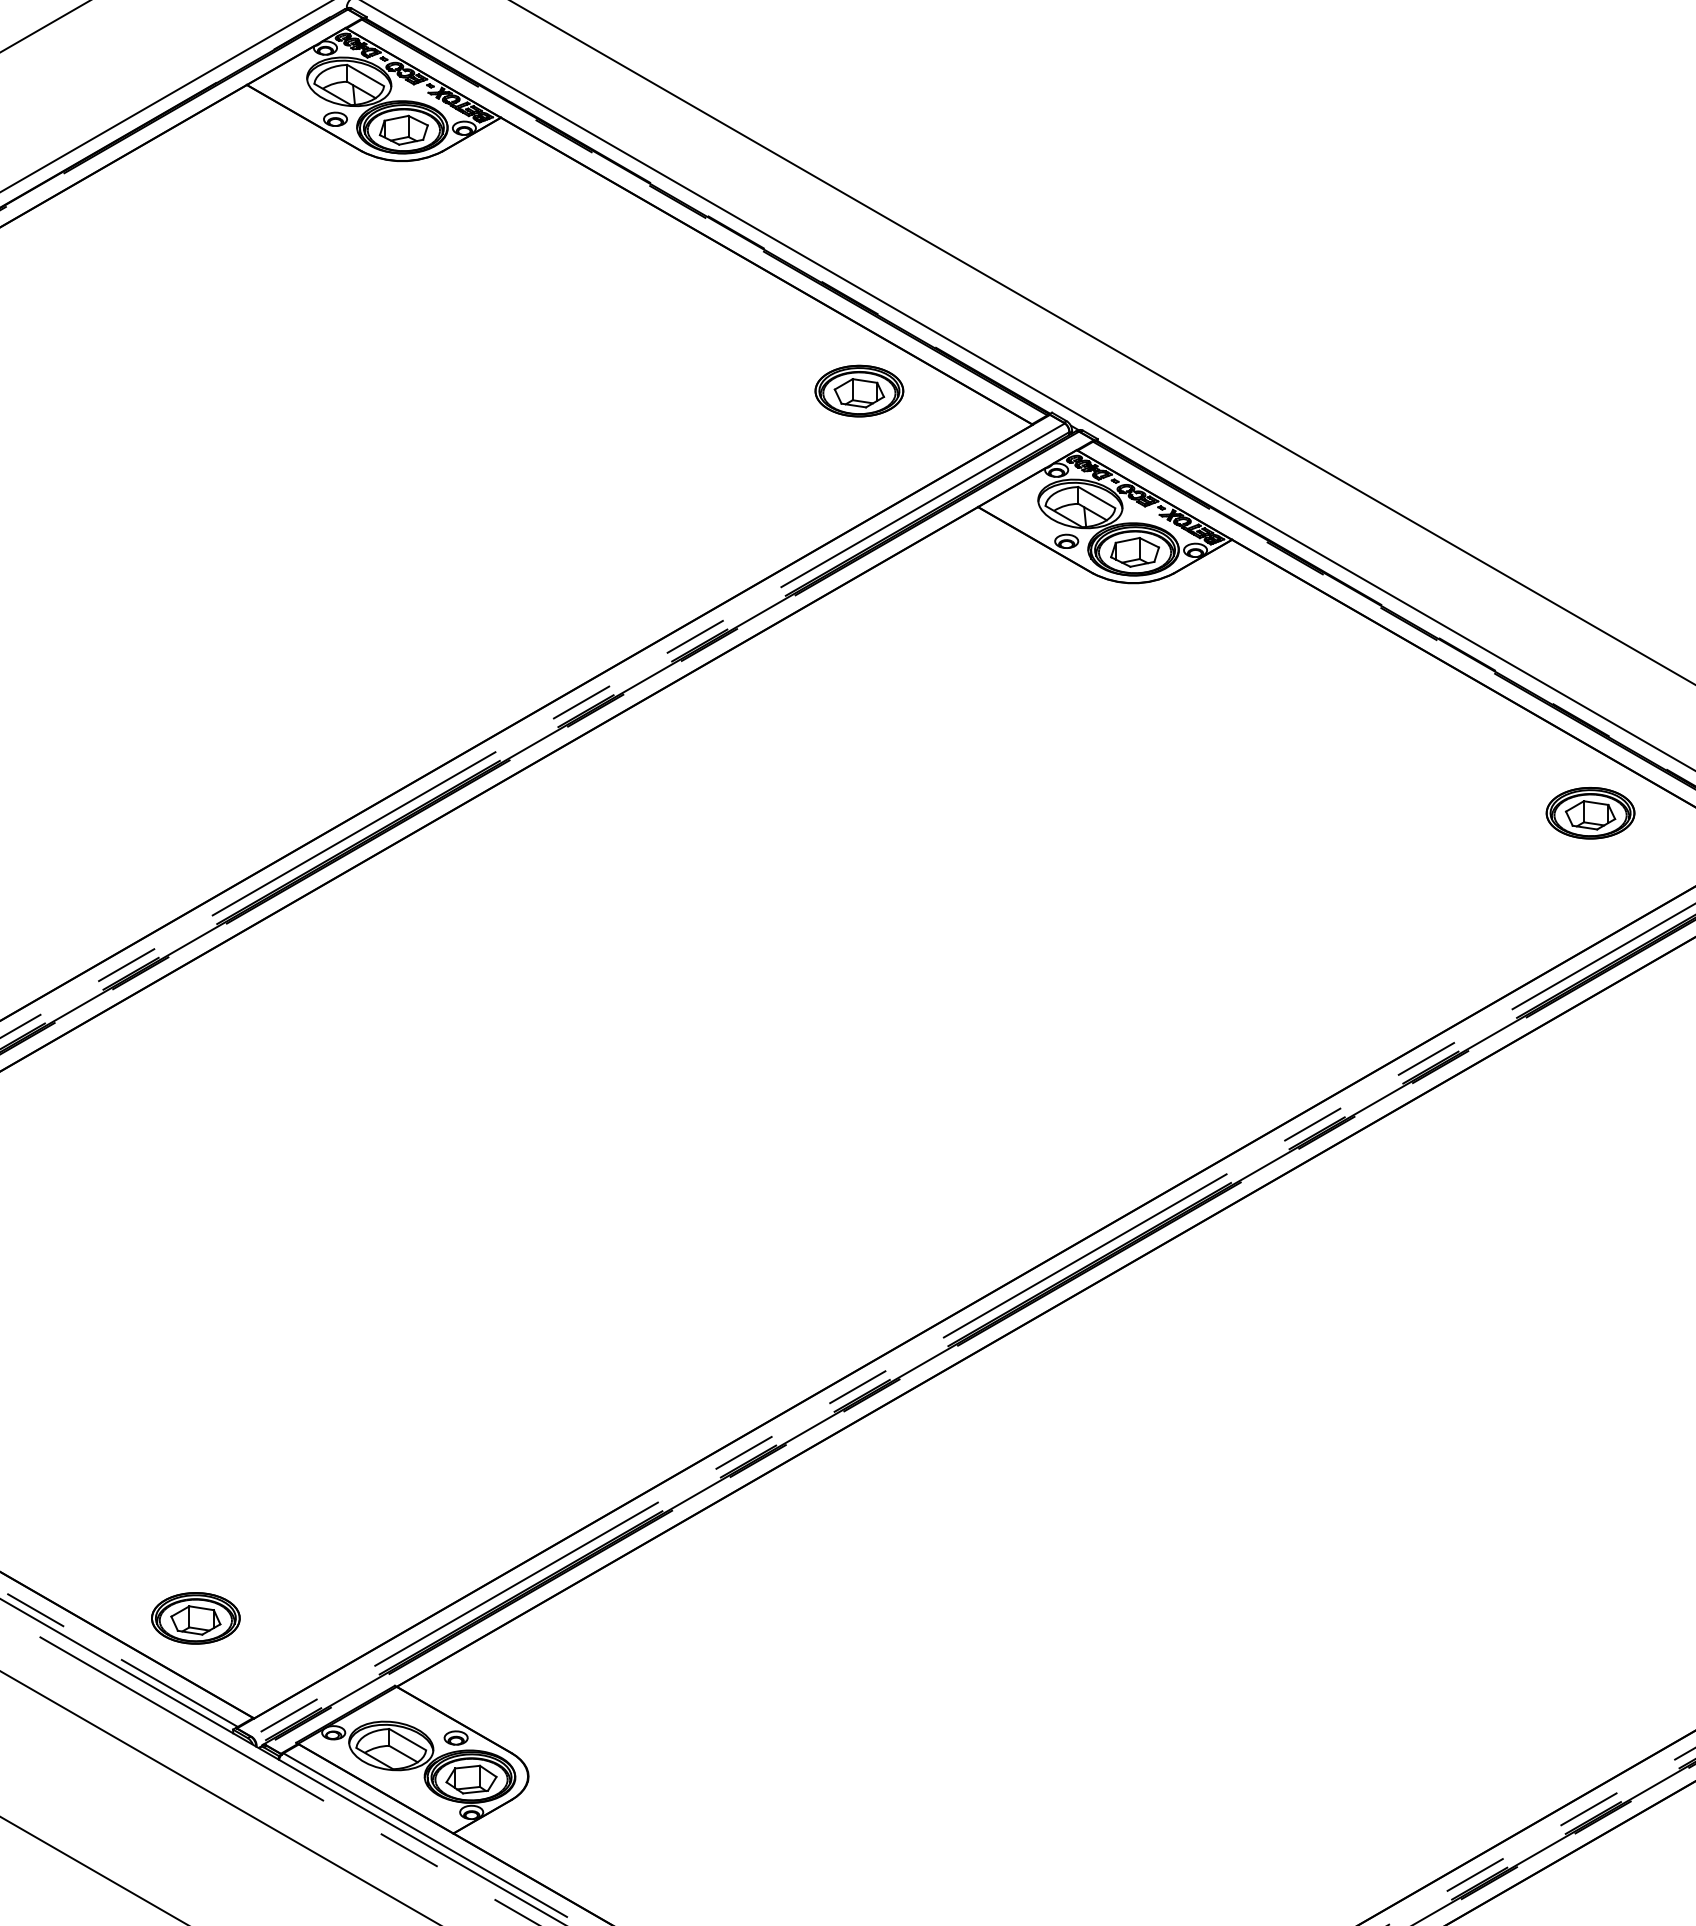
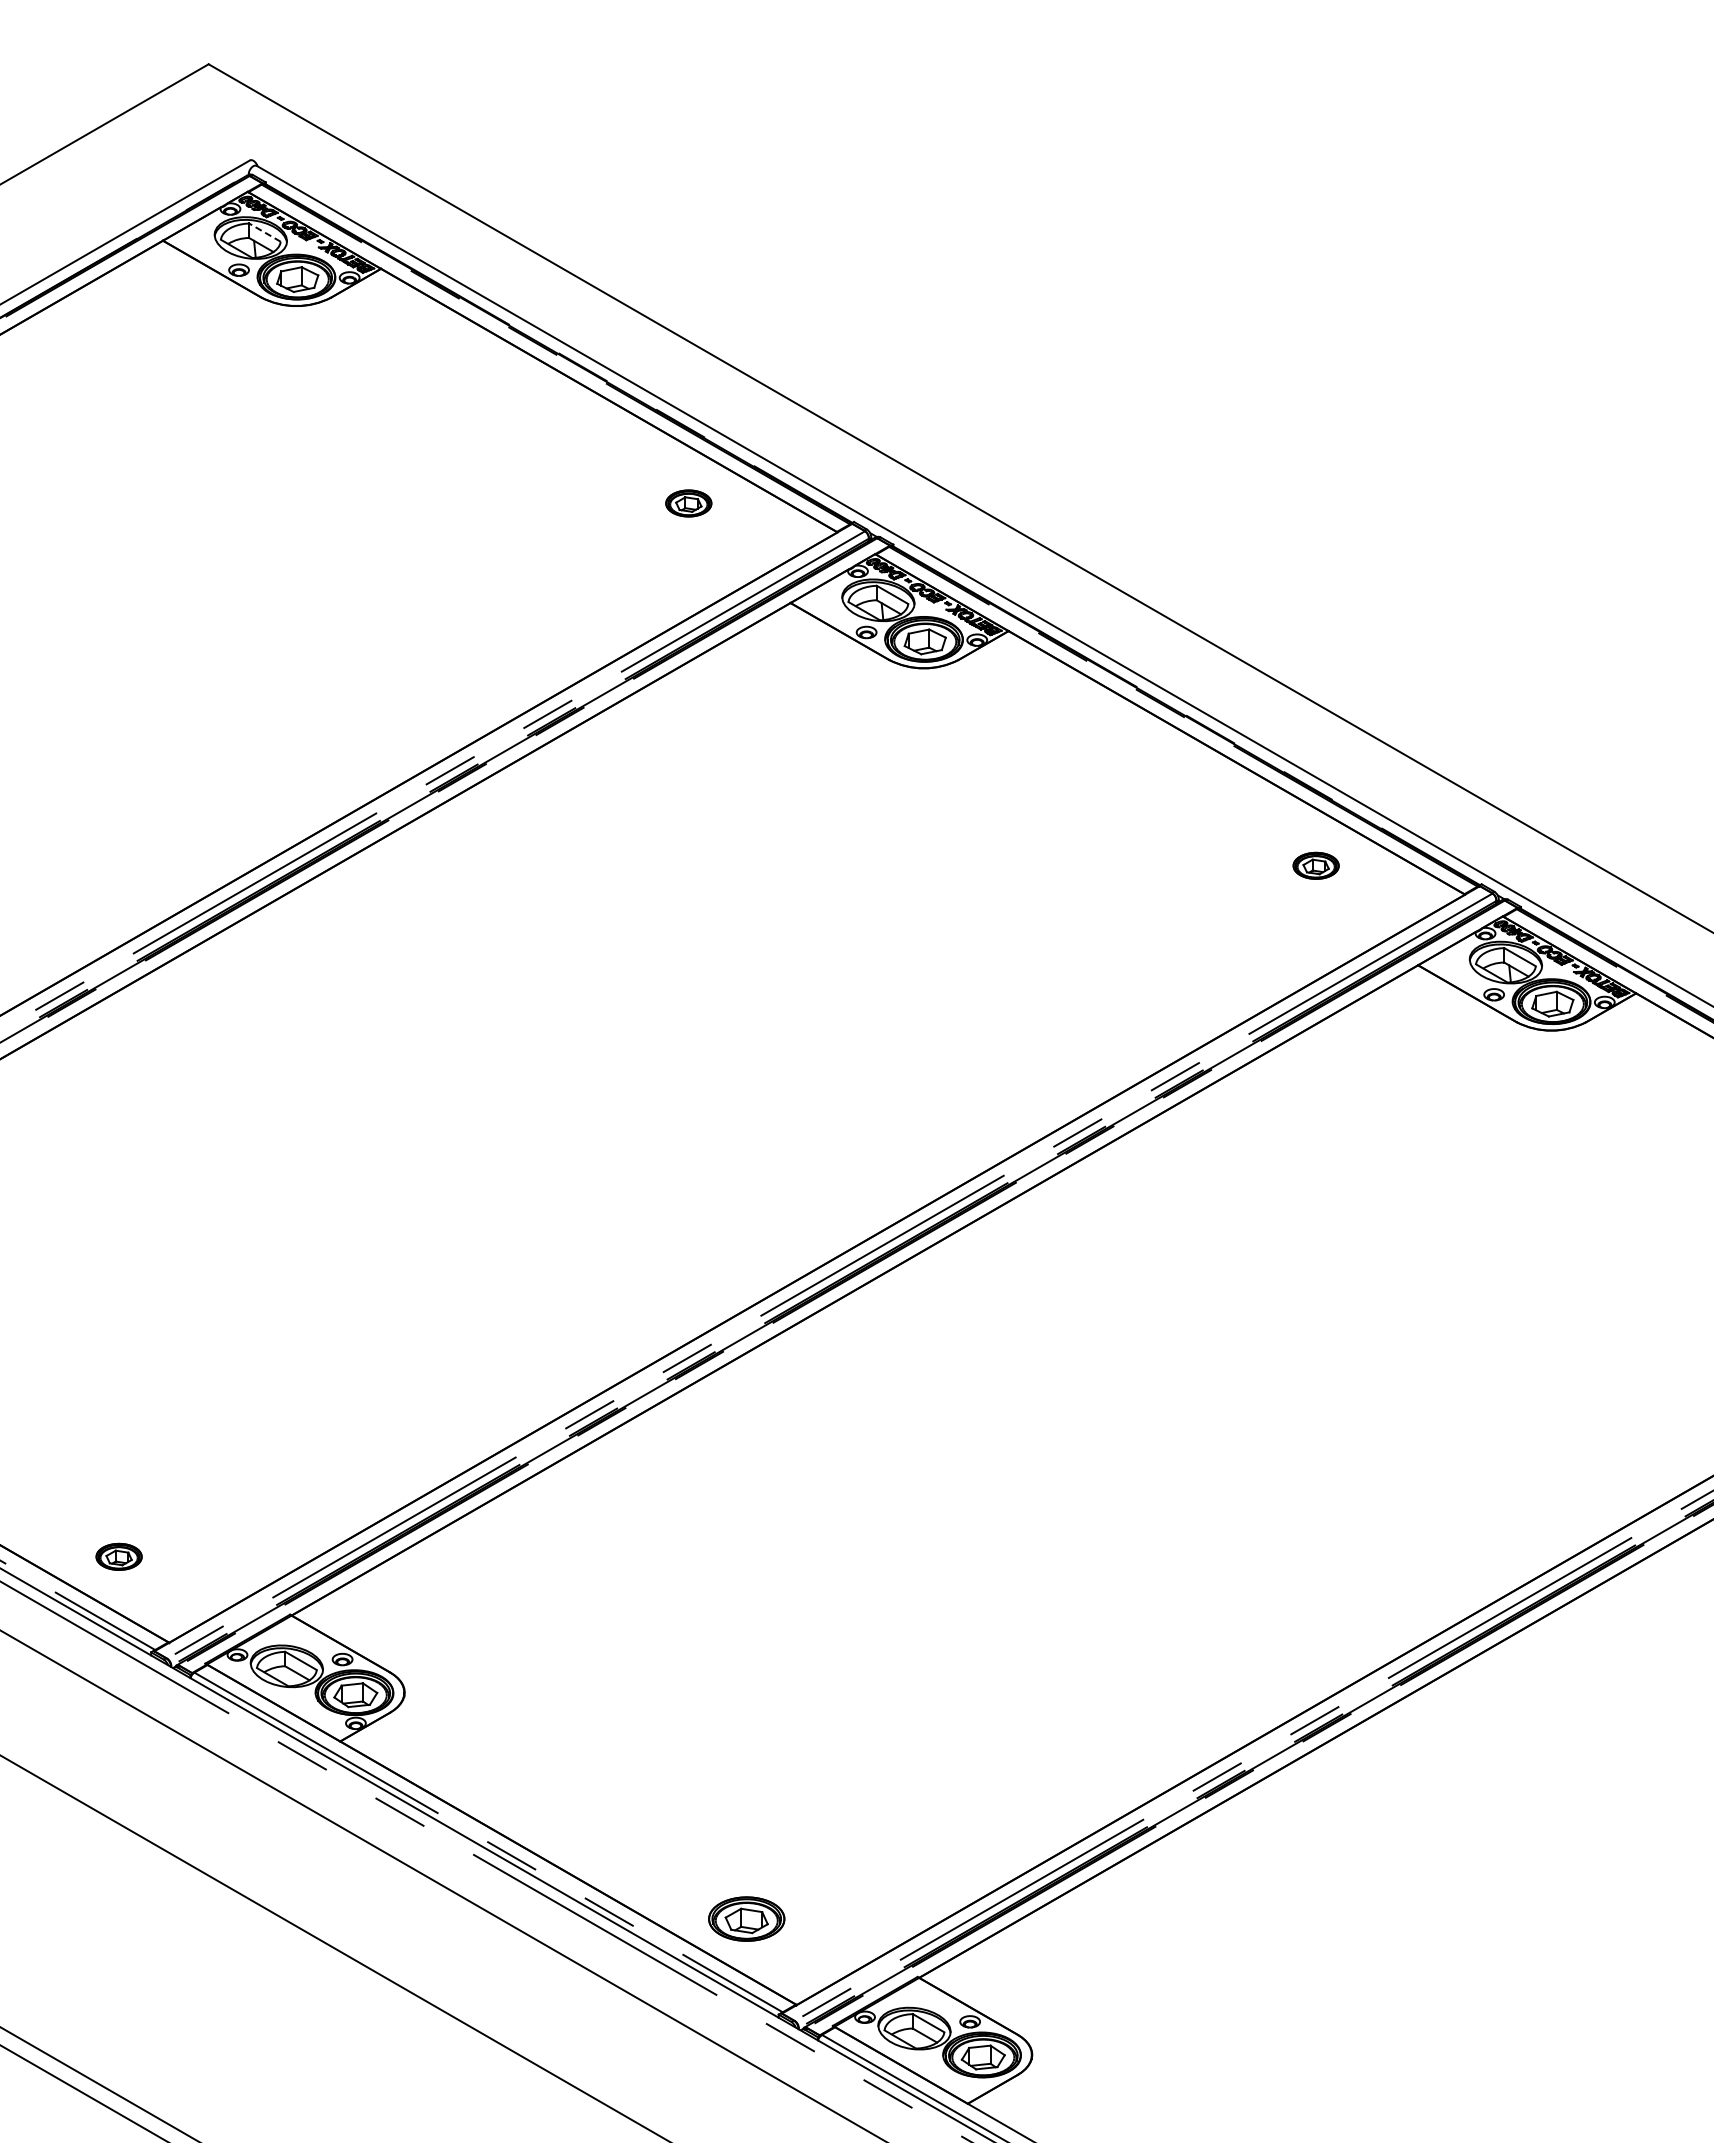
line: (365, 75) -> (264, 232), solid -> dashed
part: (859, 391) -> (688, 503), size x0.6
part: (1589, 812) -> (1315, 865), size x0.6
part: (195, 1617) -> (118, 1556), size x0.6

